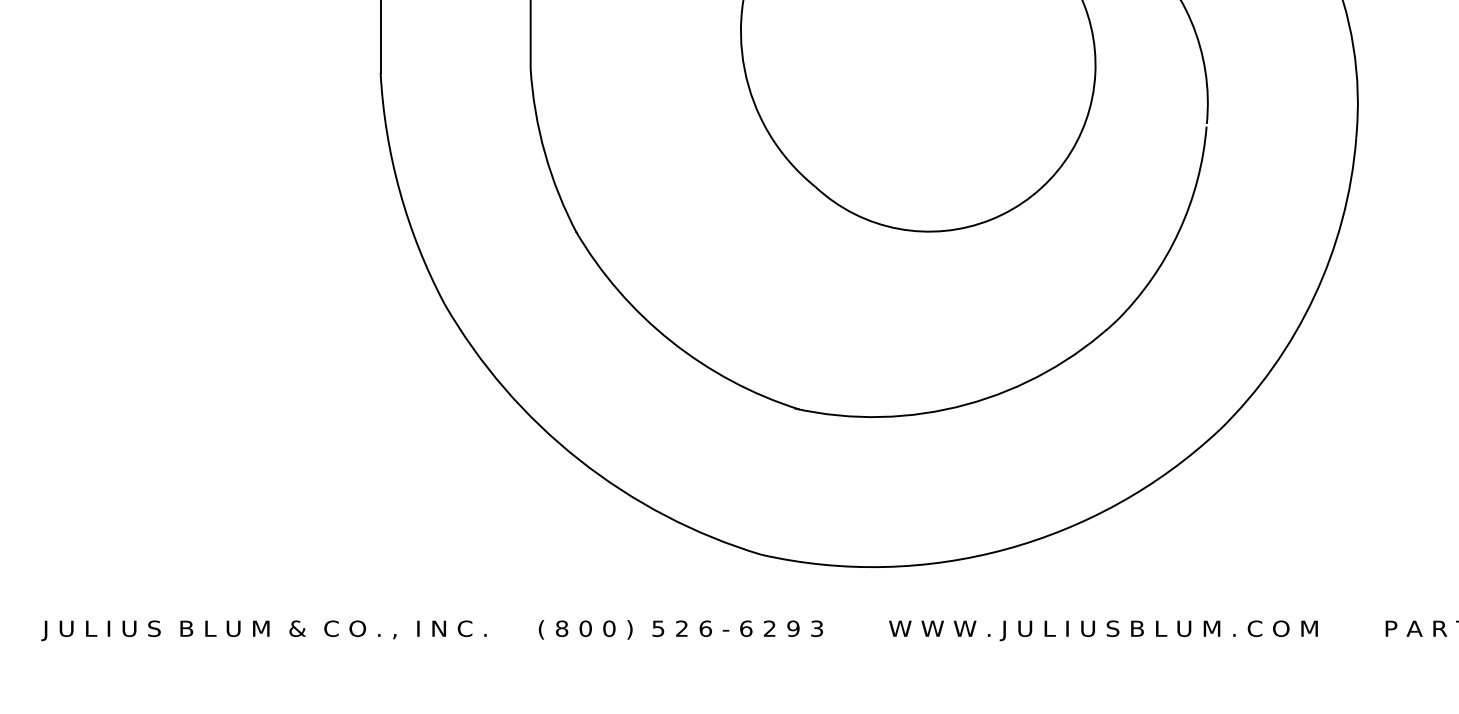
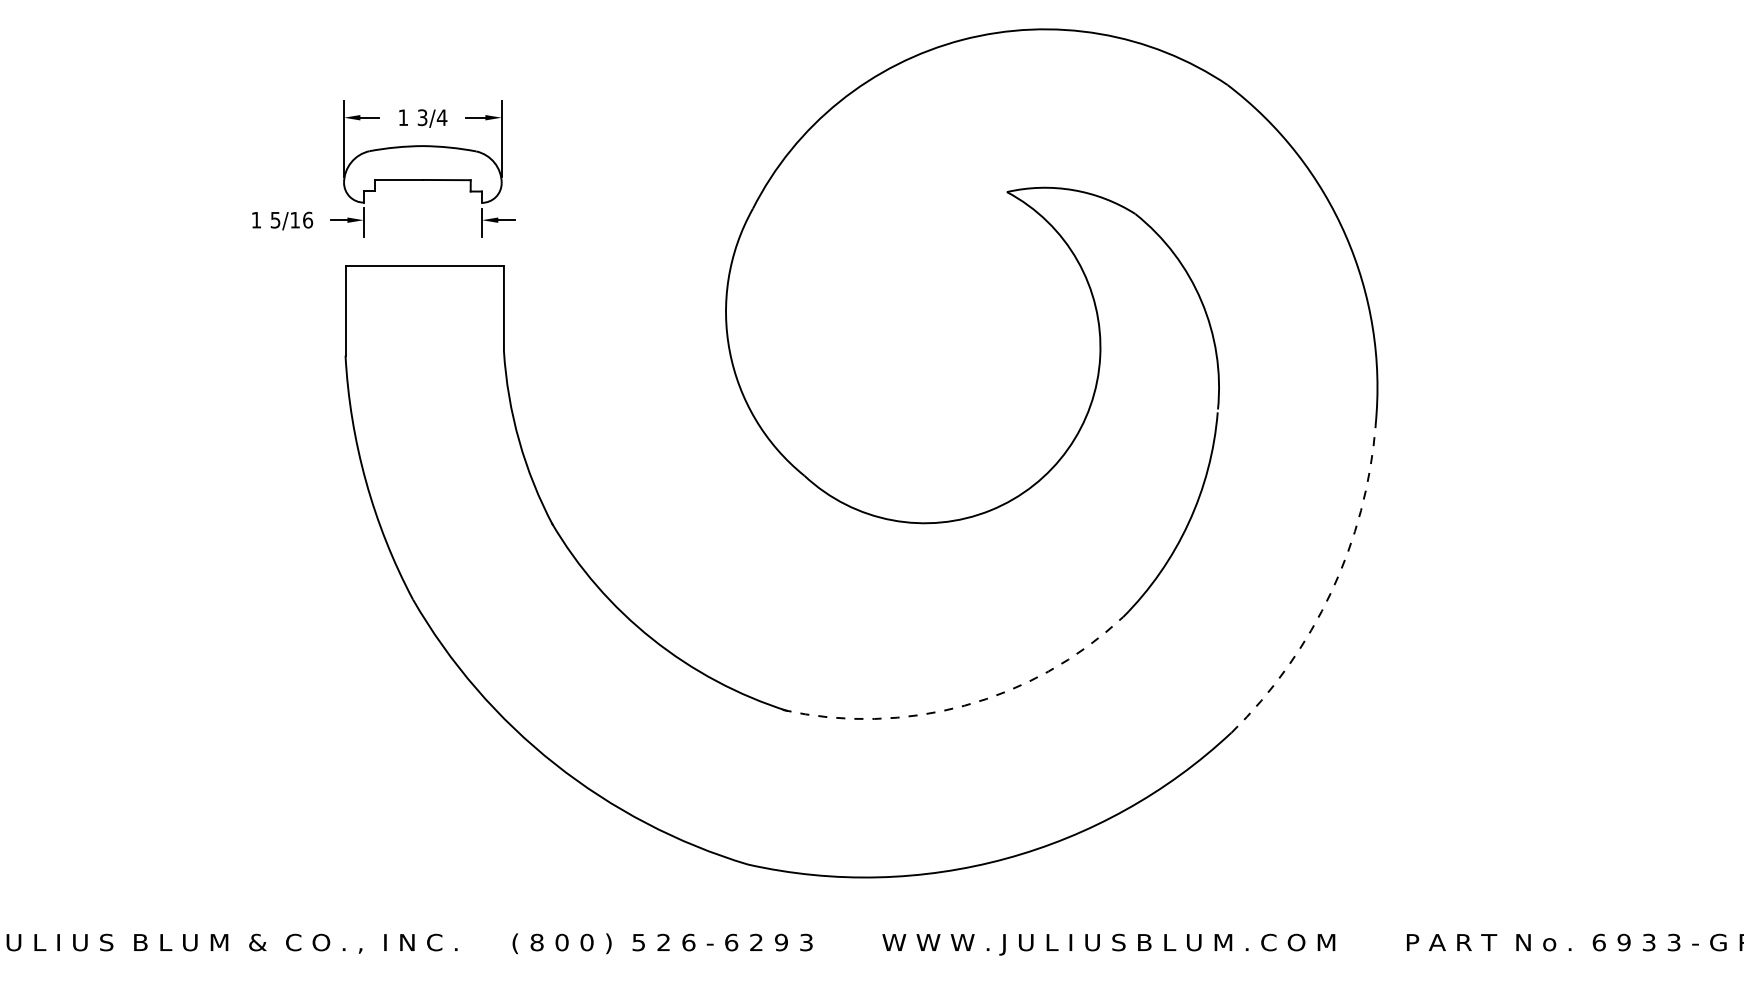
arc: (1314, 296) -> (1331, 591), solid -> dashed
arc: (966, 404) -> (964, 705), solid -> dashed

